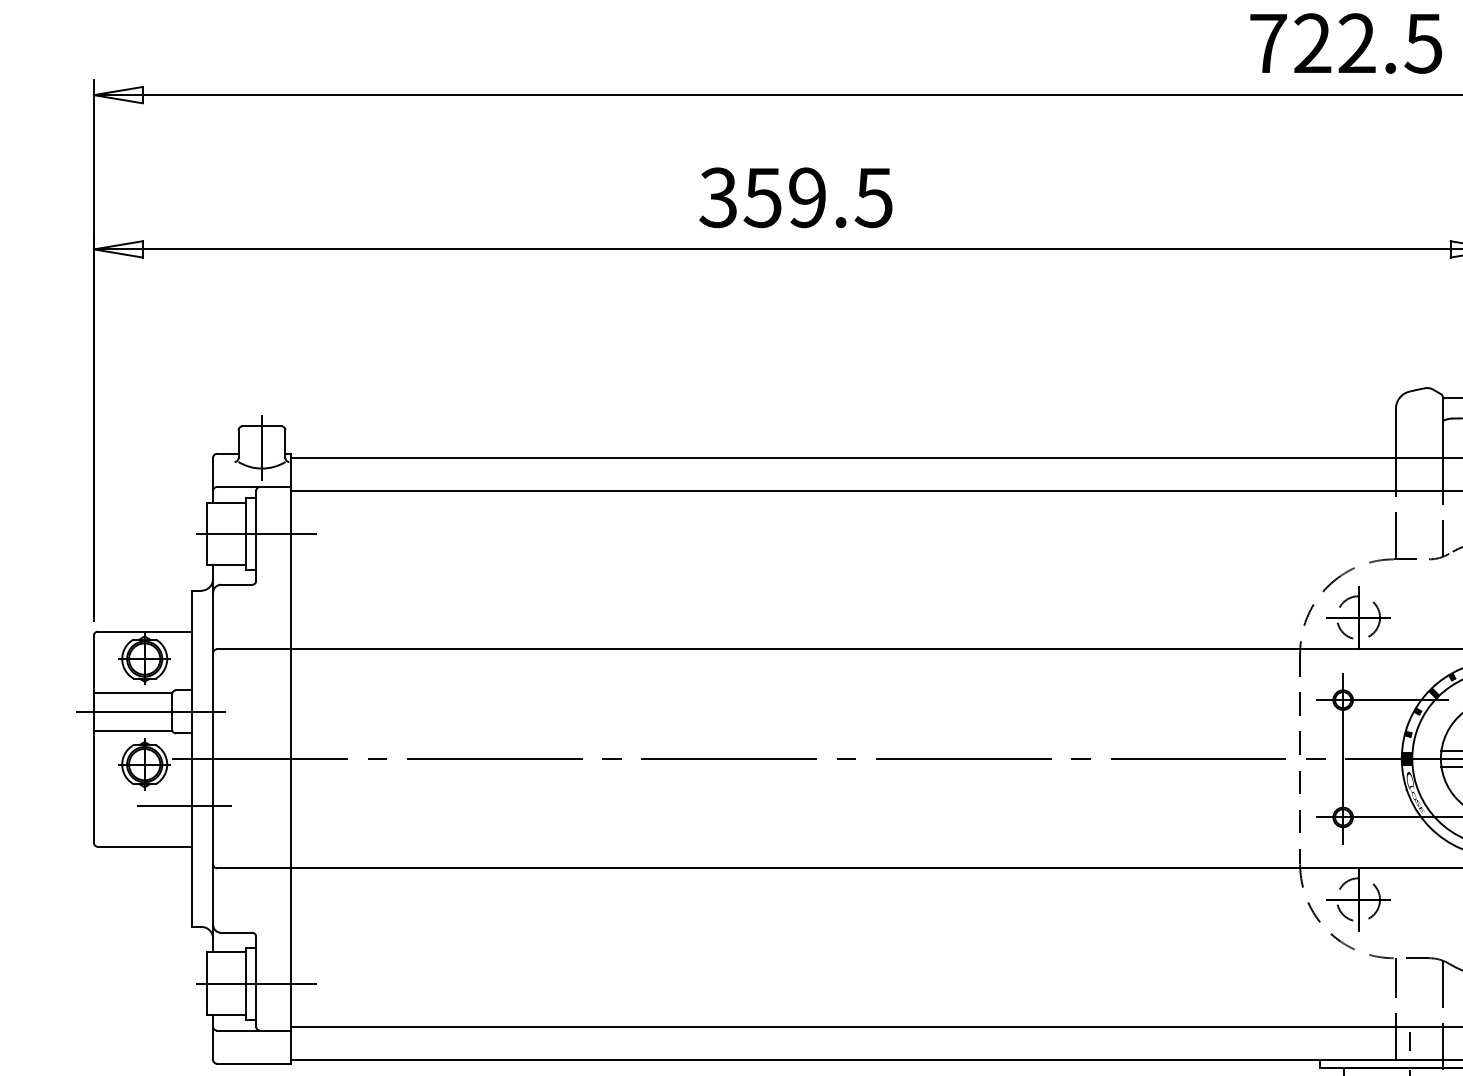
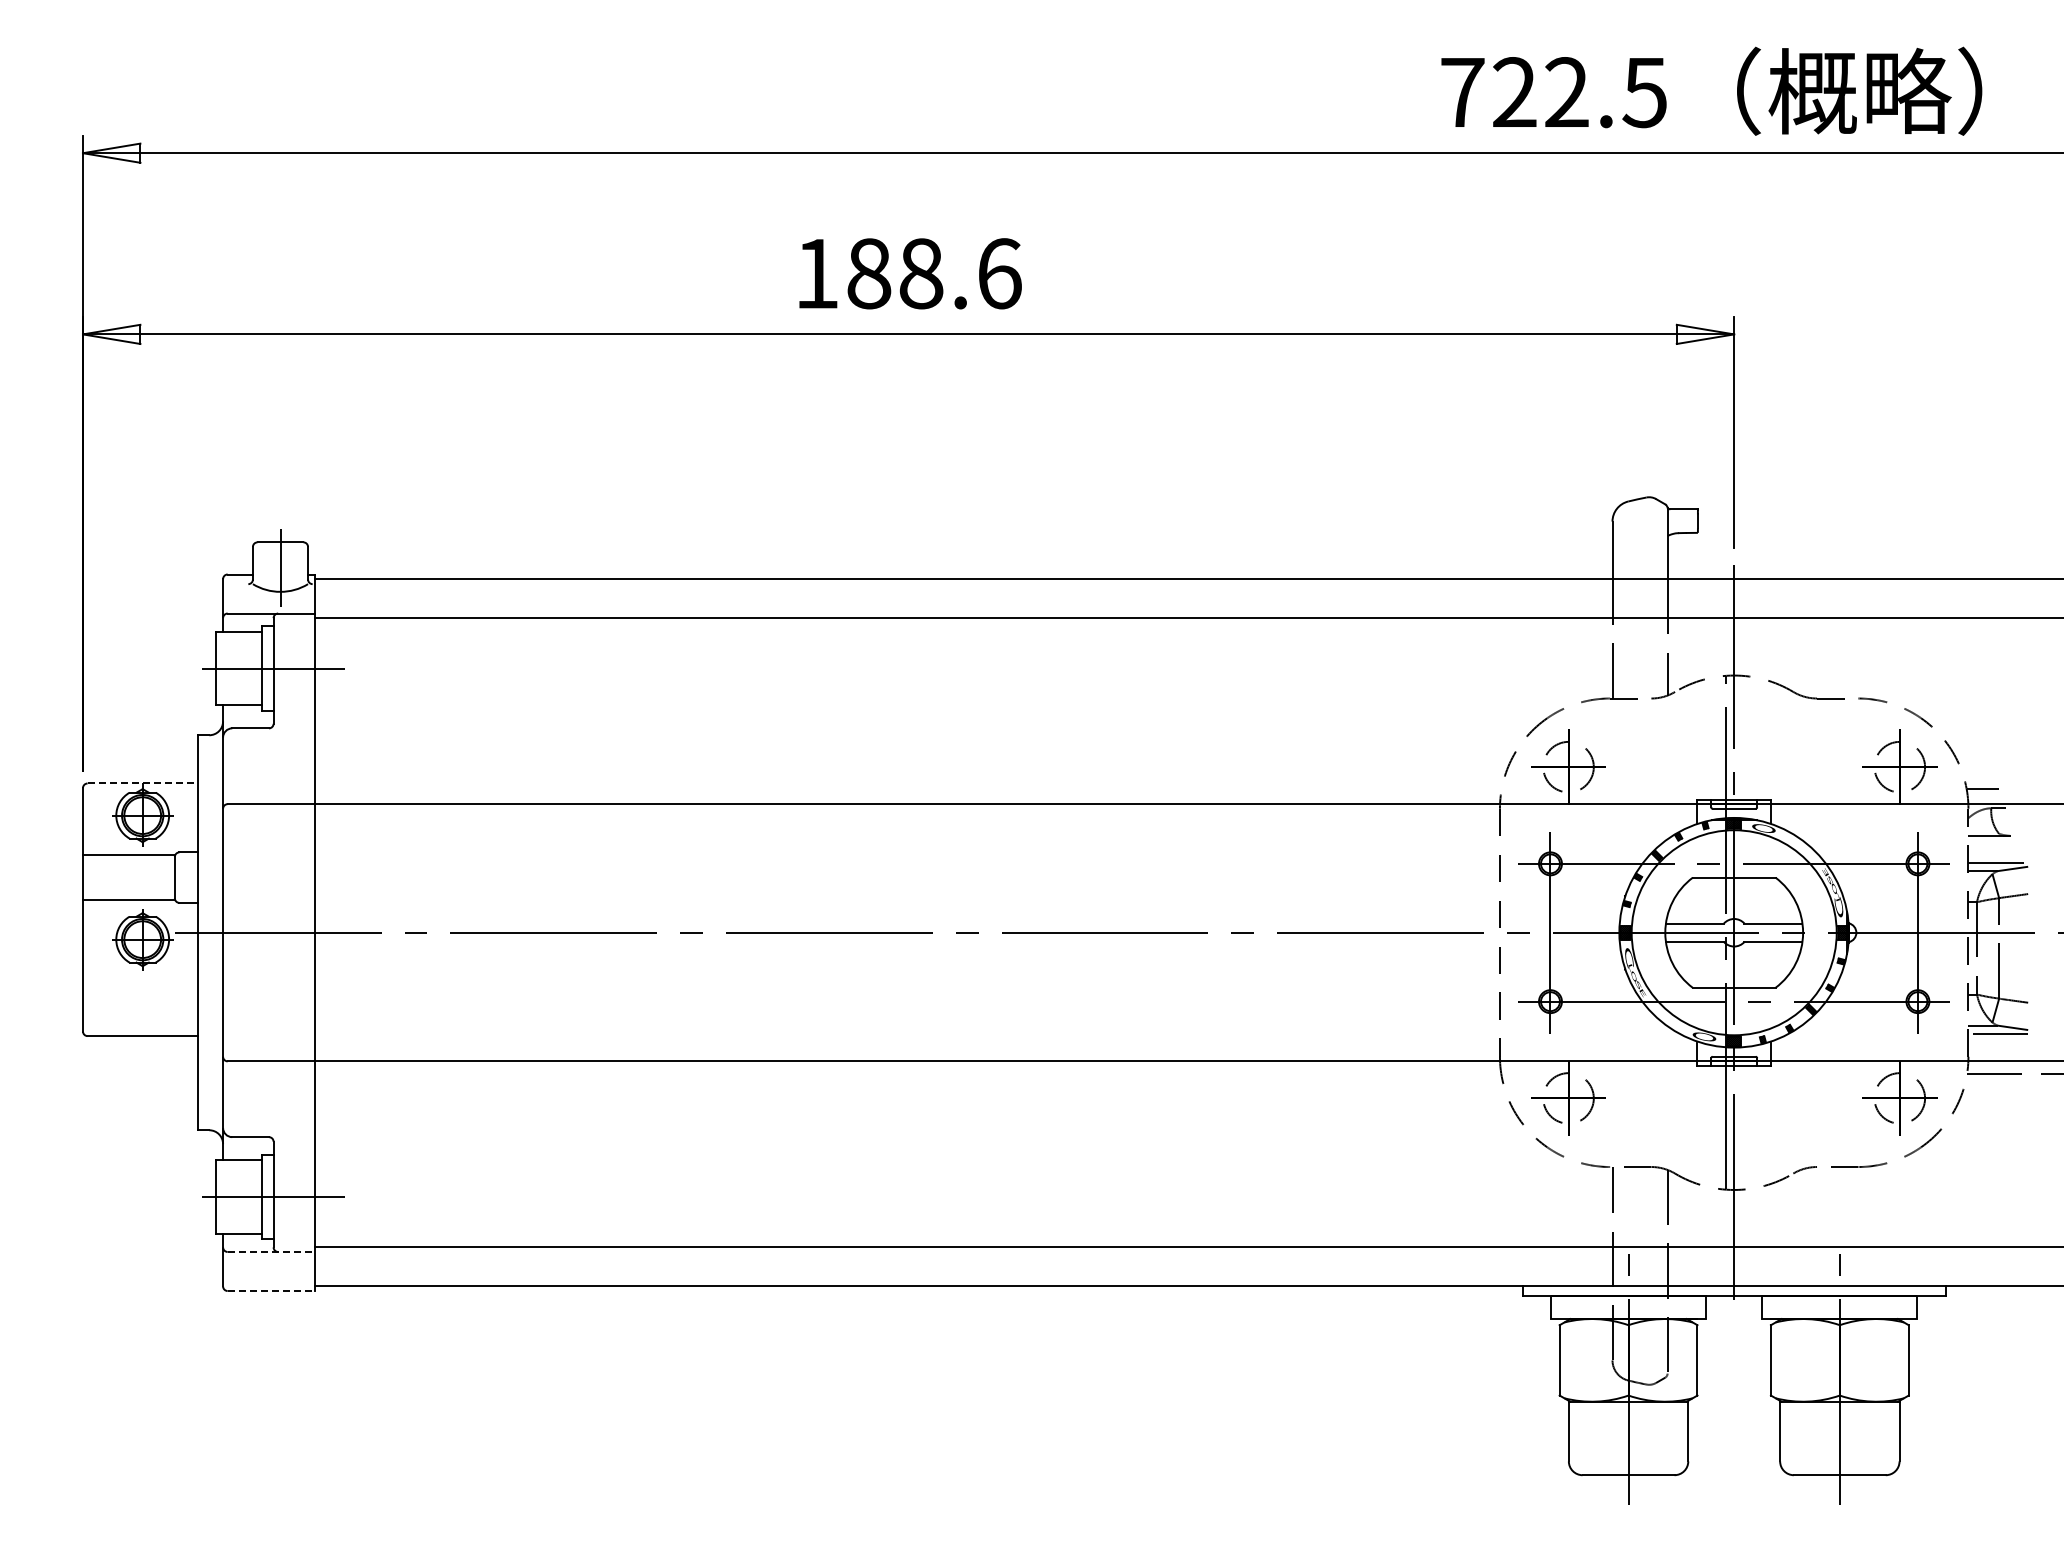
text: (795, 197) -> (907, 273), 359.5 -> 188.6
line: (145, 631) -> (143, 783), solid -> dashed
line: (150, 711) -> (149, 877), removed
line: (183, 805) -> (188, 987), removed
line: (254, 1030) -> (271, 1251), solid -> dashed
line: (254, 1064) -> (271, 1291), solid -> dashed

